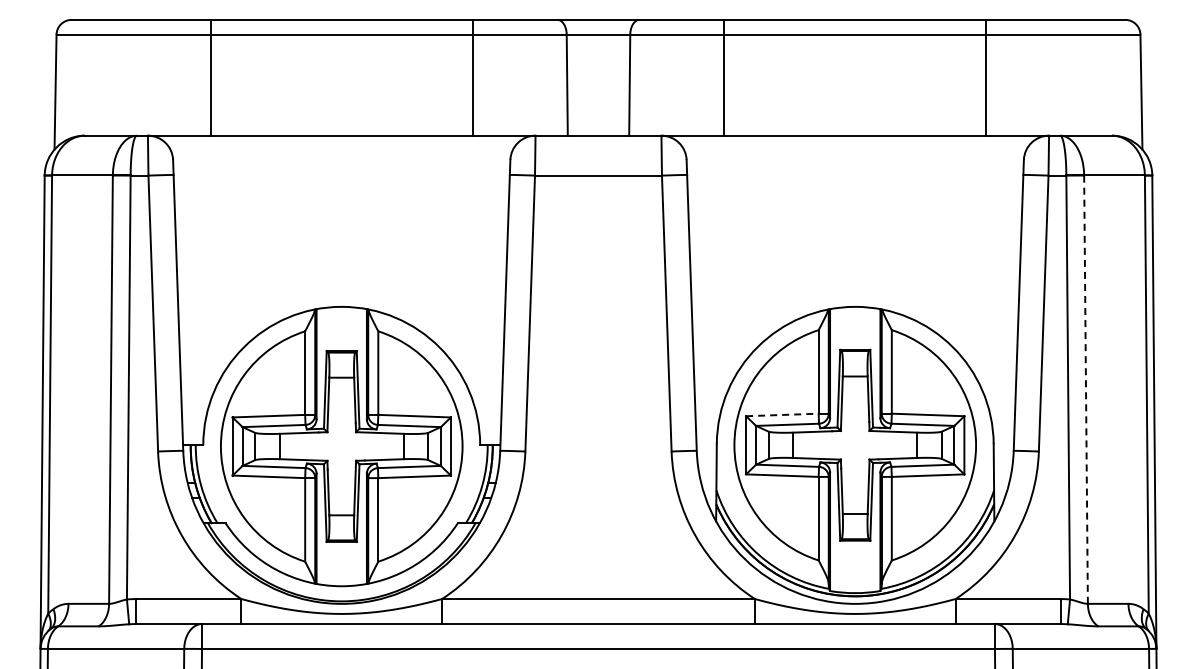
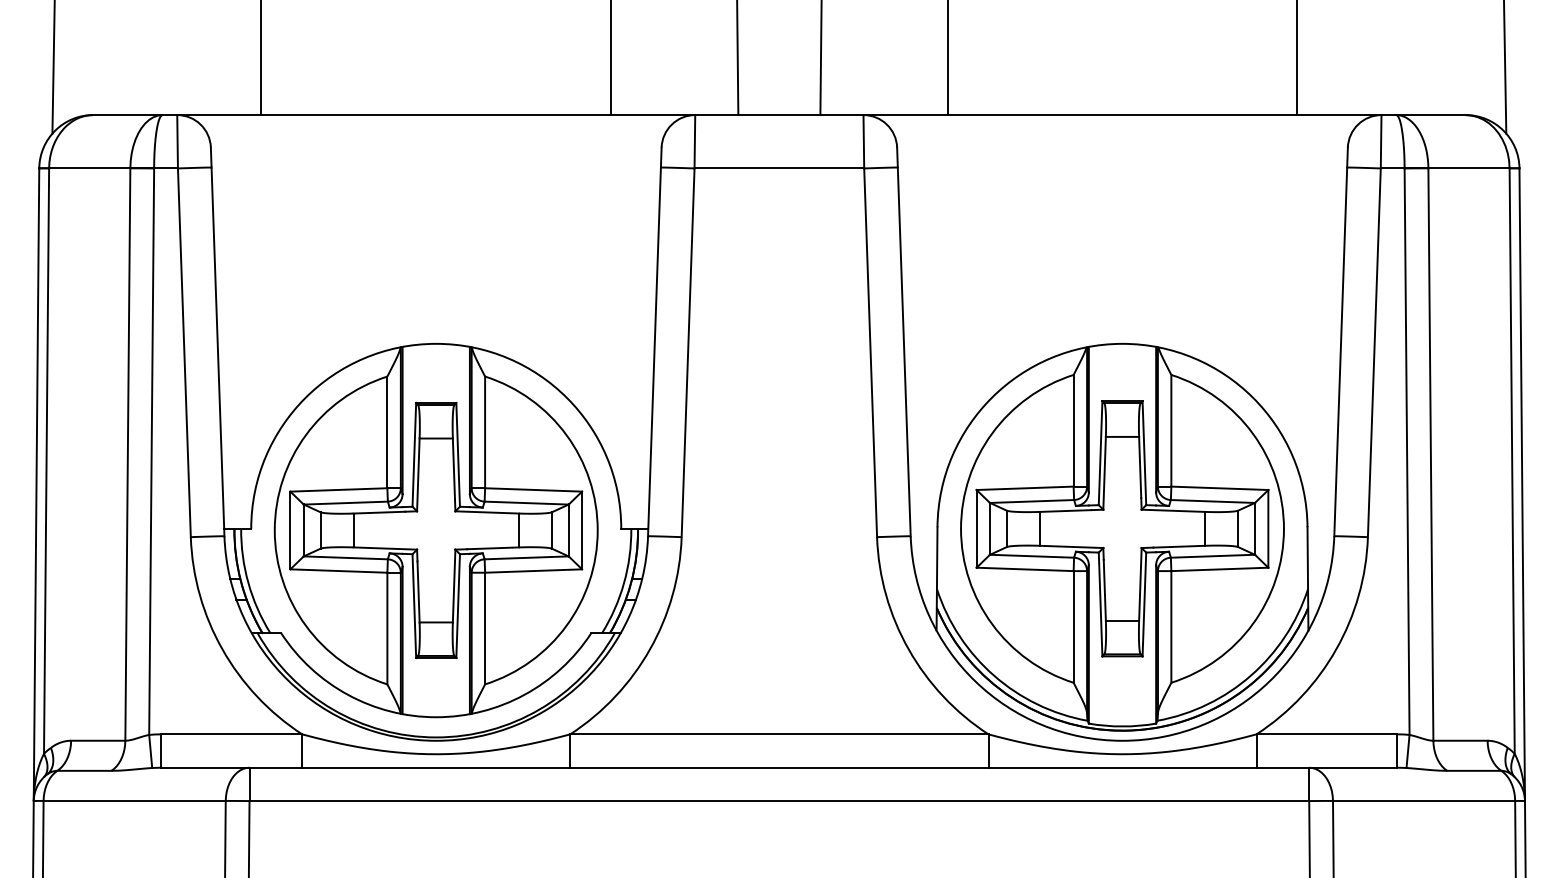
line: (1086, 389) -> (1431, 454), dashed -> solid
line: (782, 414) -> (1025, 487), dashed -> solid

